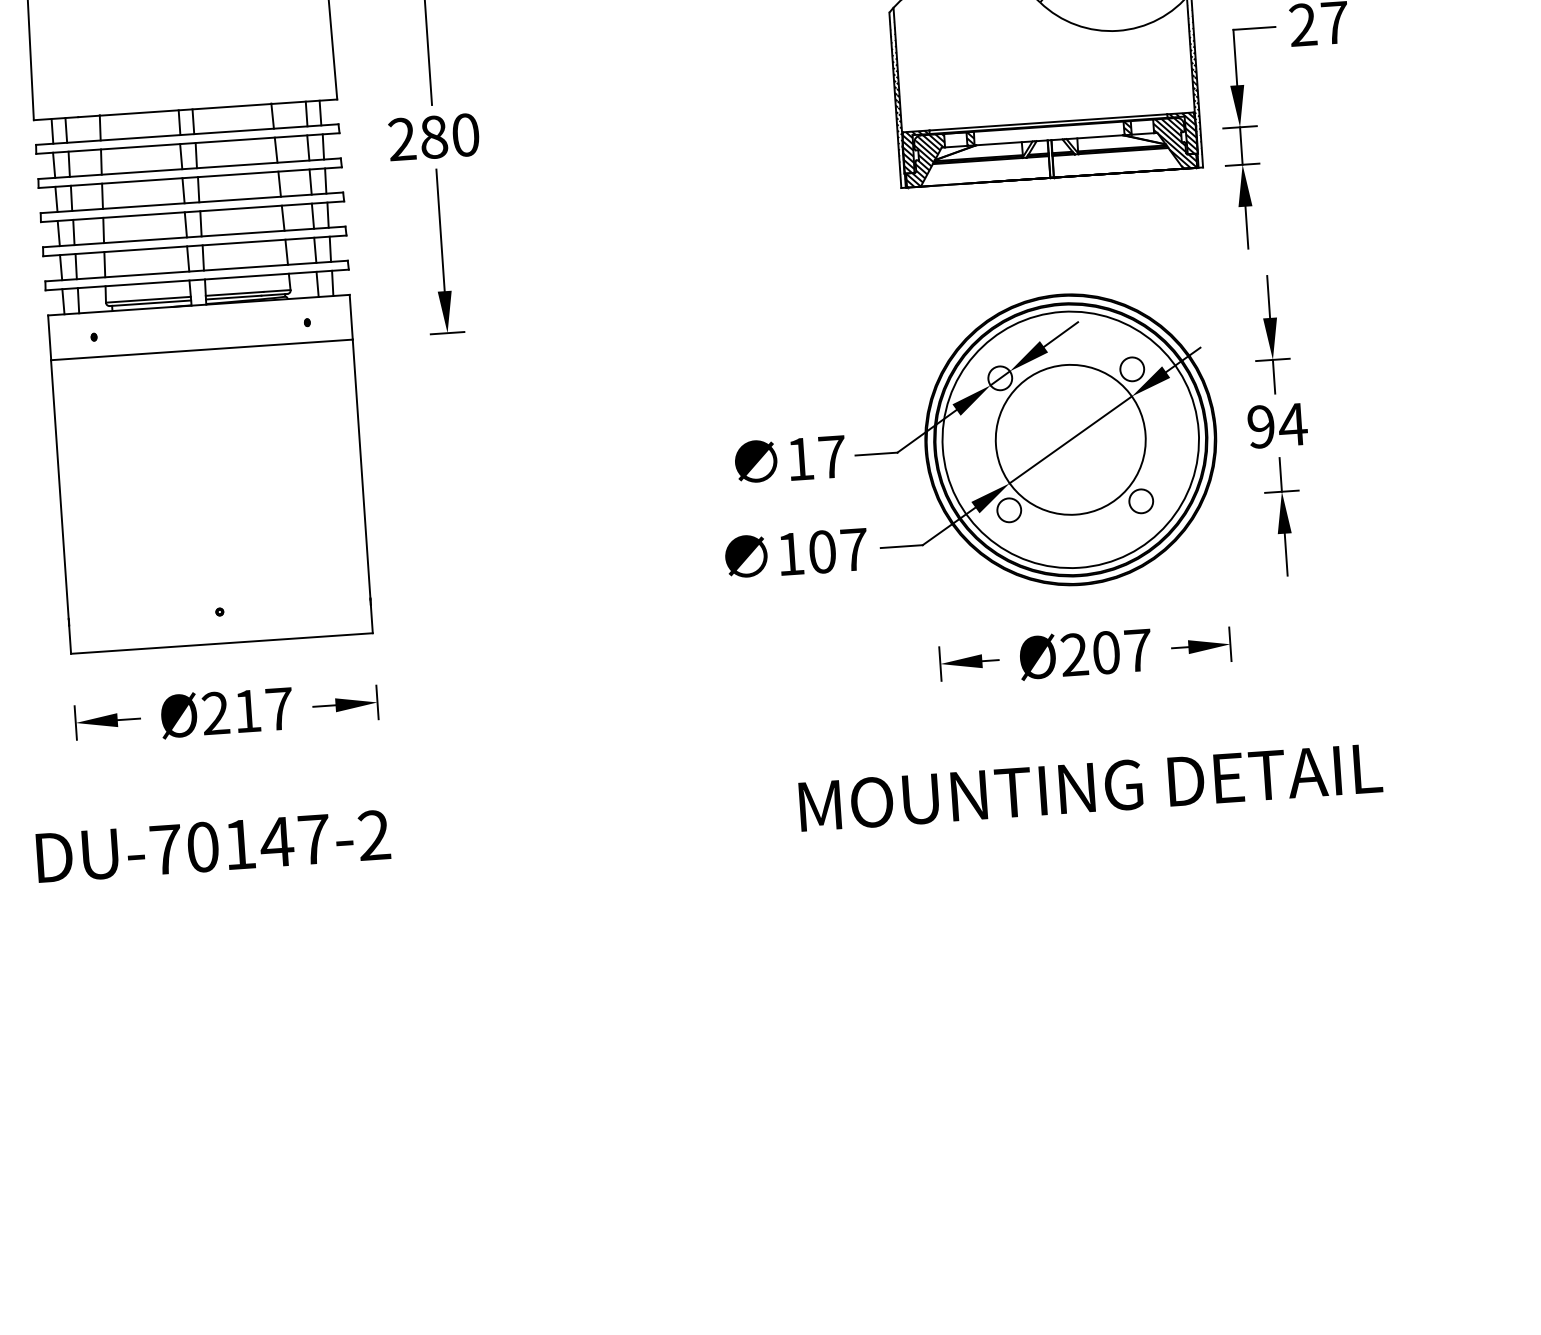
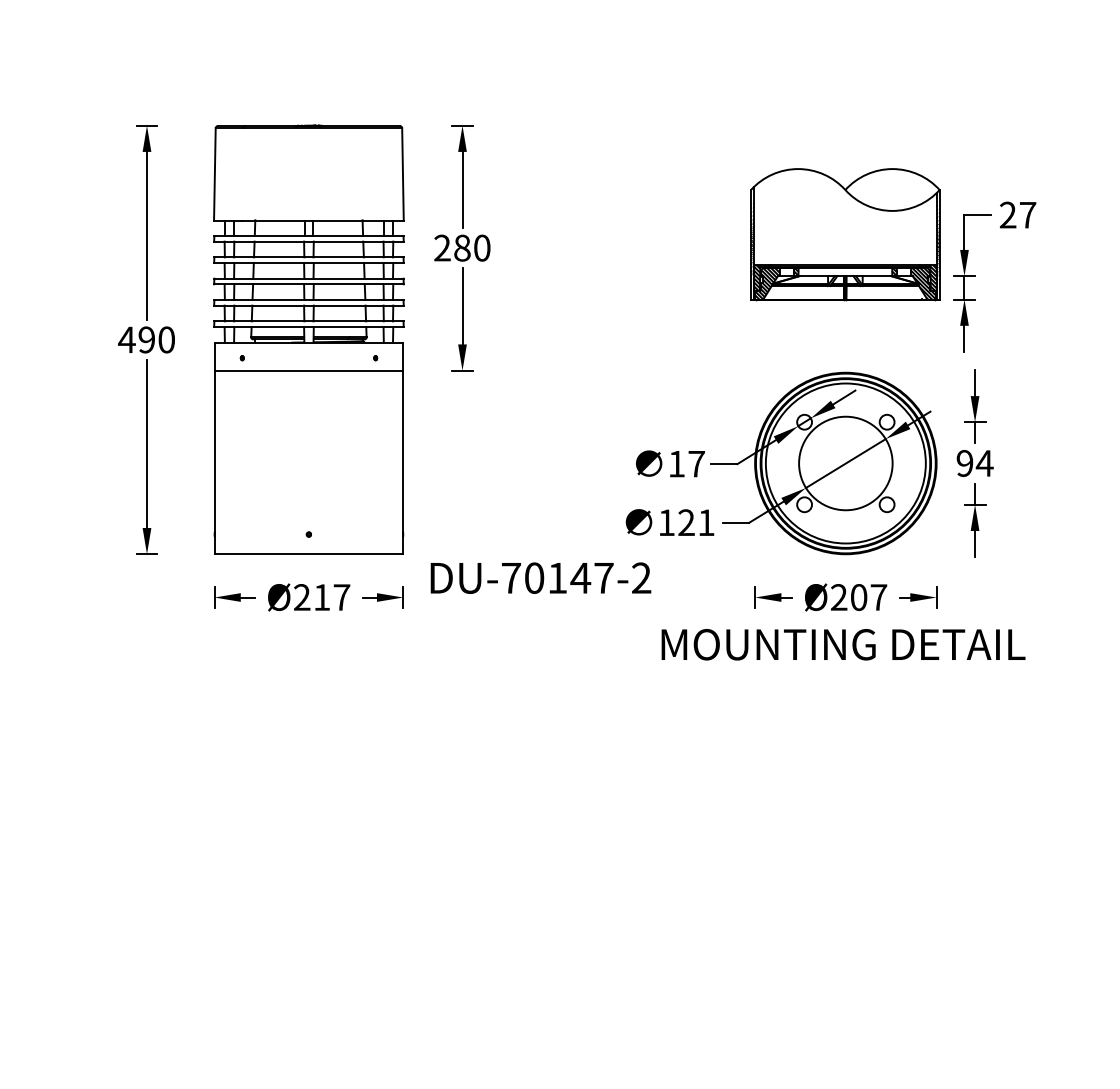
text: (838, 550) -> (696, 522), 107 -> 121
text: (1090, 787) -> (843, 644), moved
text: (212, 845) -> (540, 577), moved

